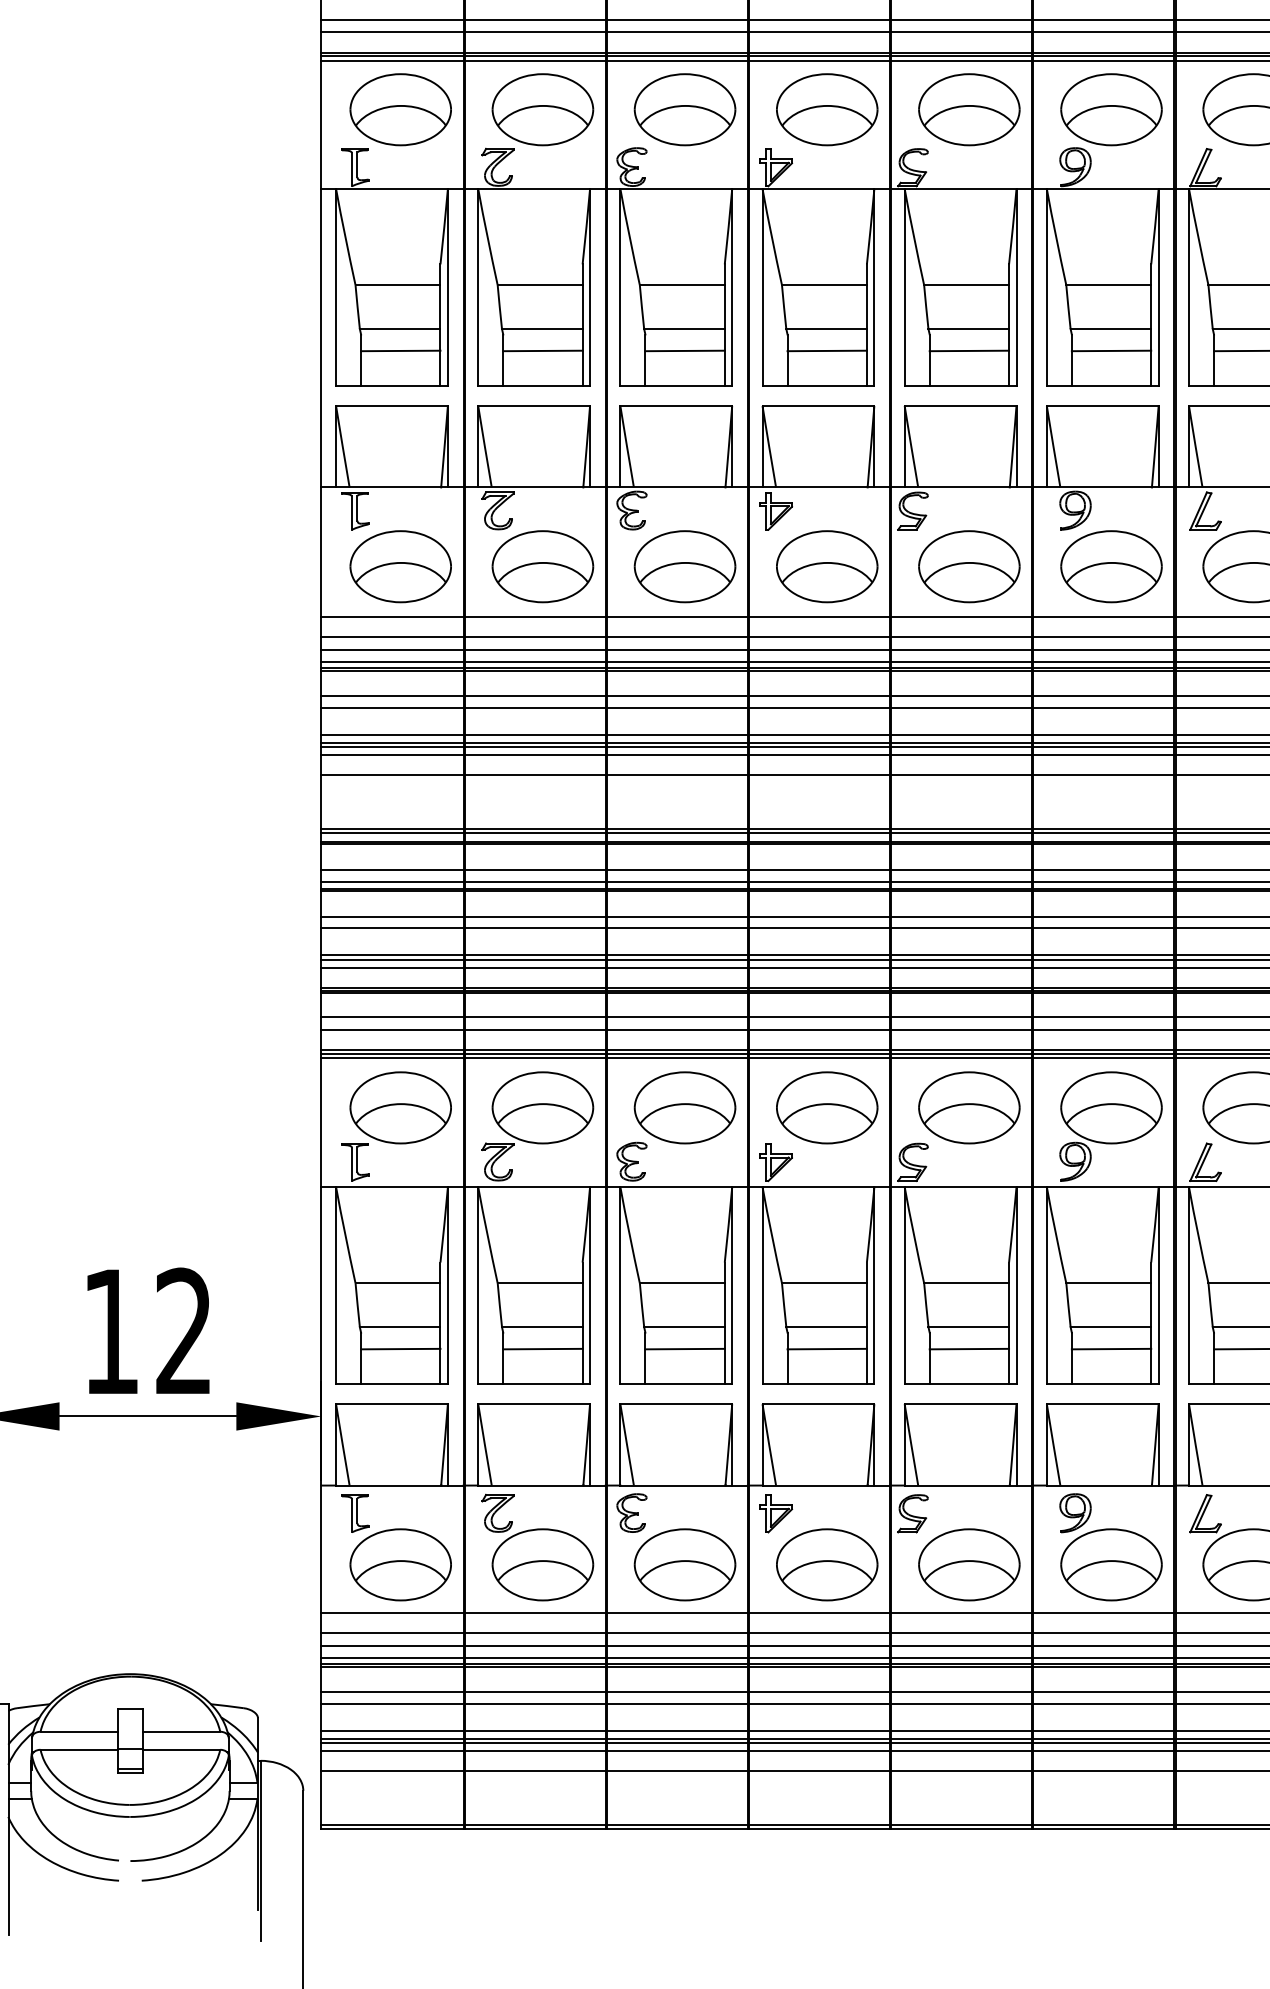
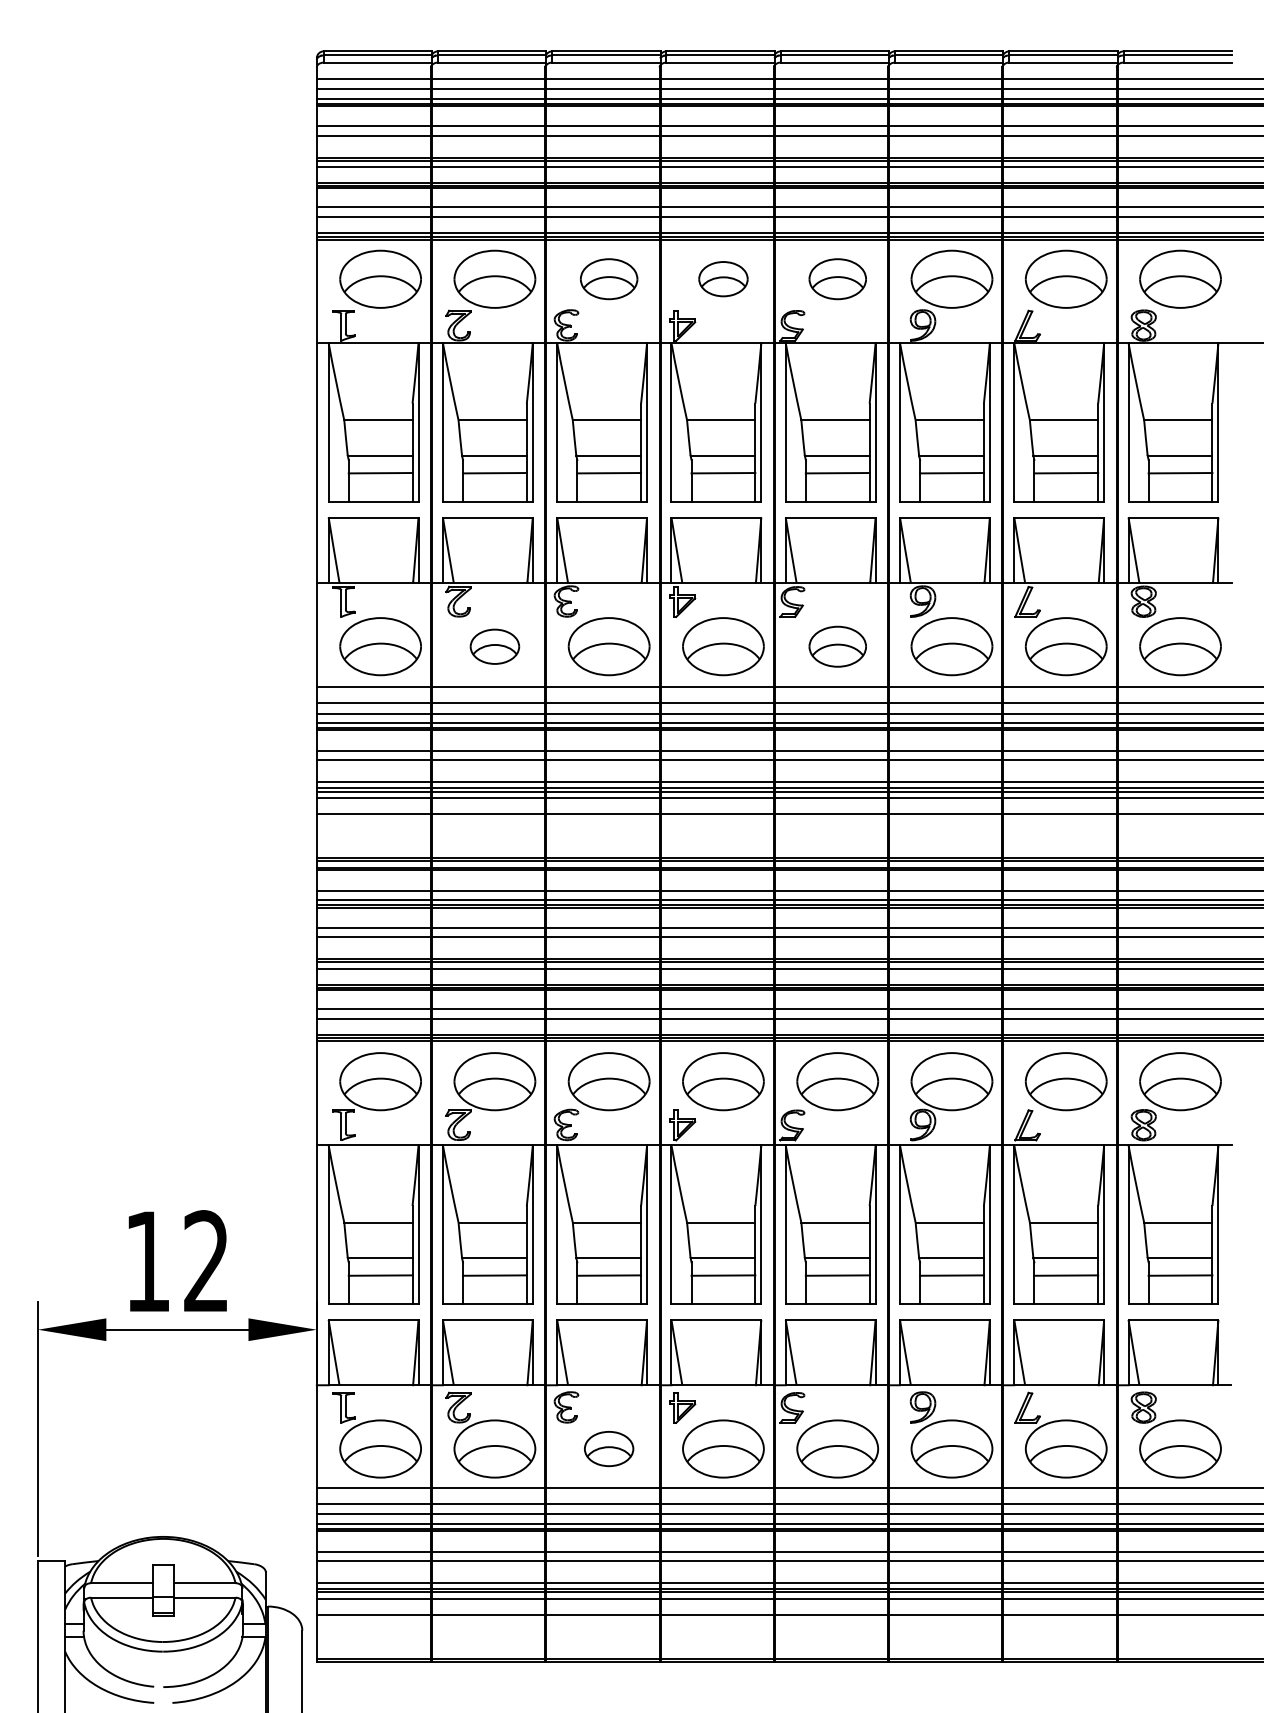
part: (684, 108) -> (608, 278), size x0.7
part: (827, 108) -> (723, 278), size x0.6
part: (969, 108) -> (837, 278), size x0.7
part: (542, 566) -> (494, 646), size x0.6
part: (969, 566) -> (837, 646), size x0.7
part: (684, 1564) -> (608, 1448), size x0.6

